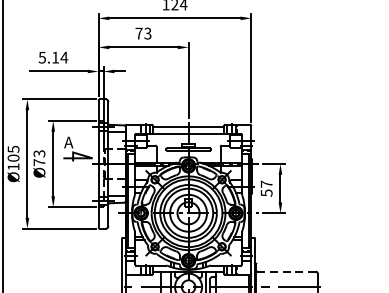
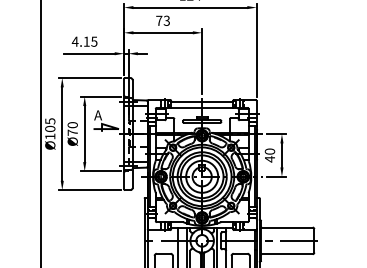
text: (52, 57) -> (84, 41), 5.14 -> 4.15
text: (39, 154) -> (72, 125), Ø73 -> Ø70
text: (266, 188) -> (269, 155), 57 -> 40
line: (285, 271) -> (286, 227), dashed -> solid

